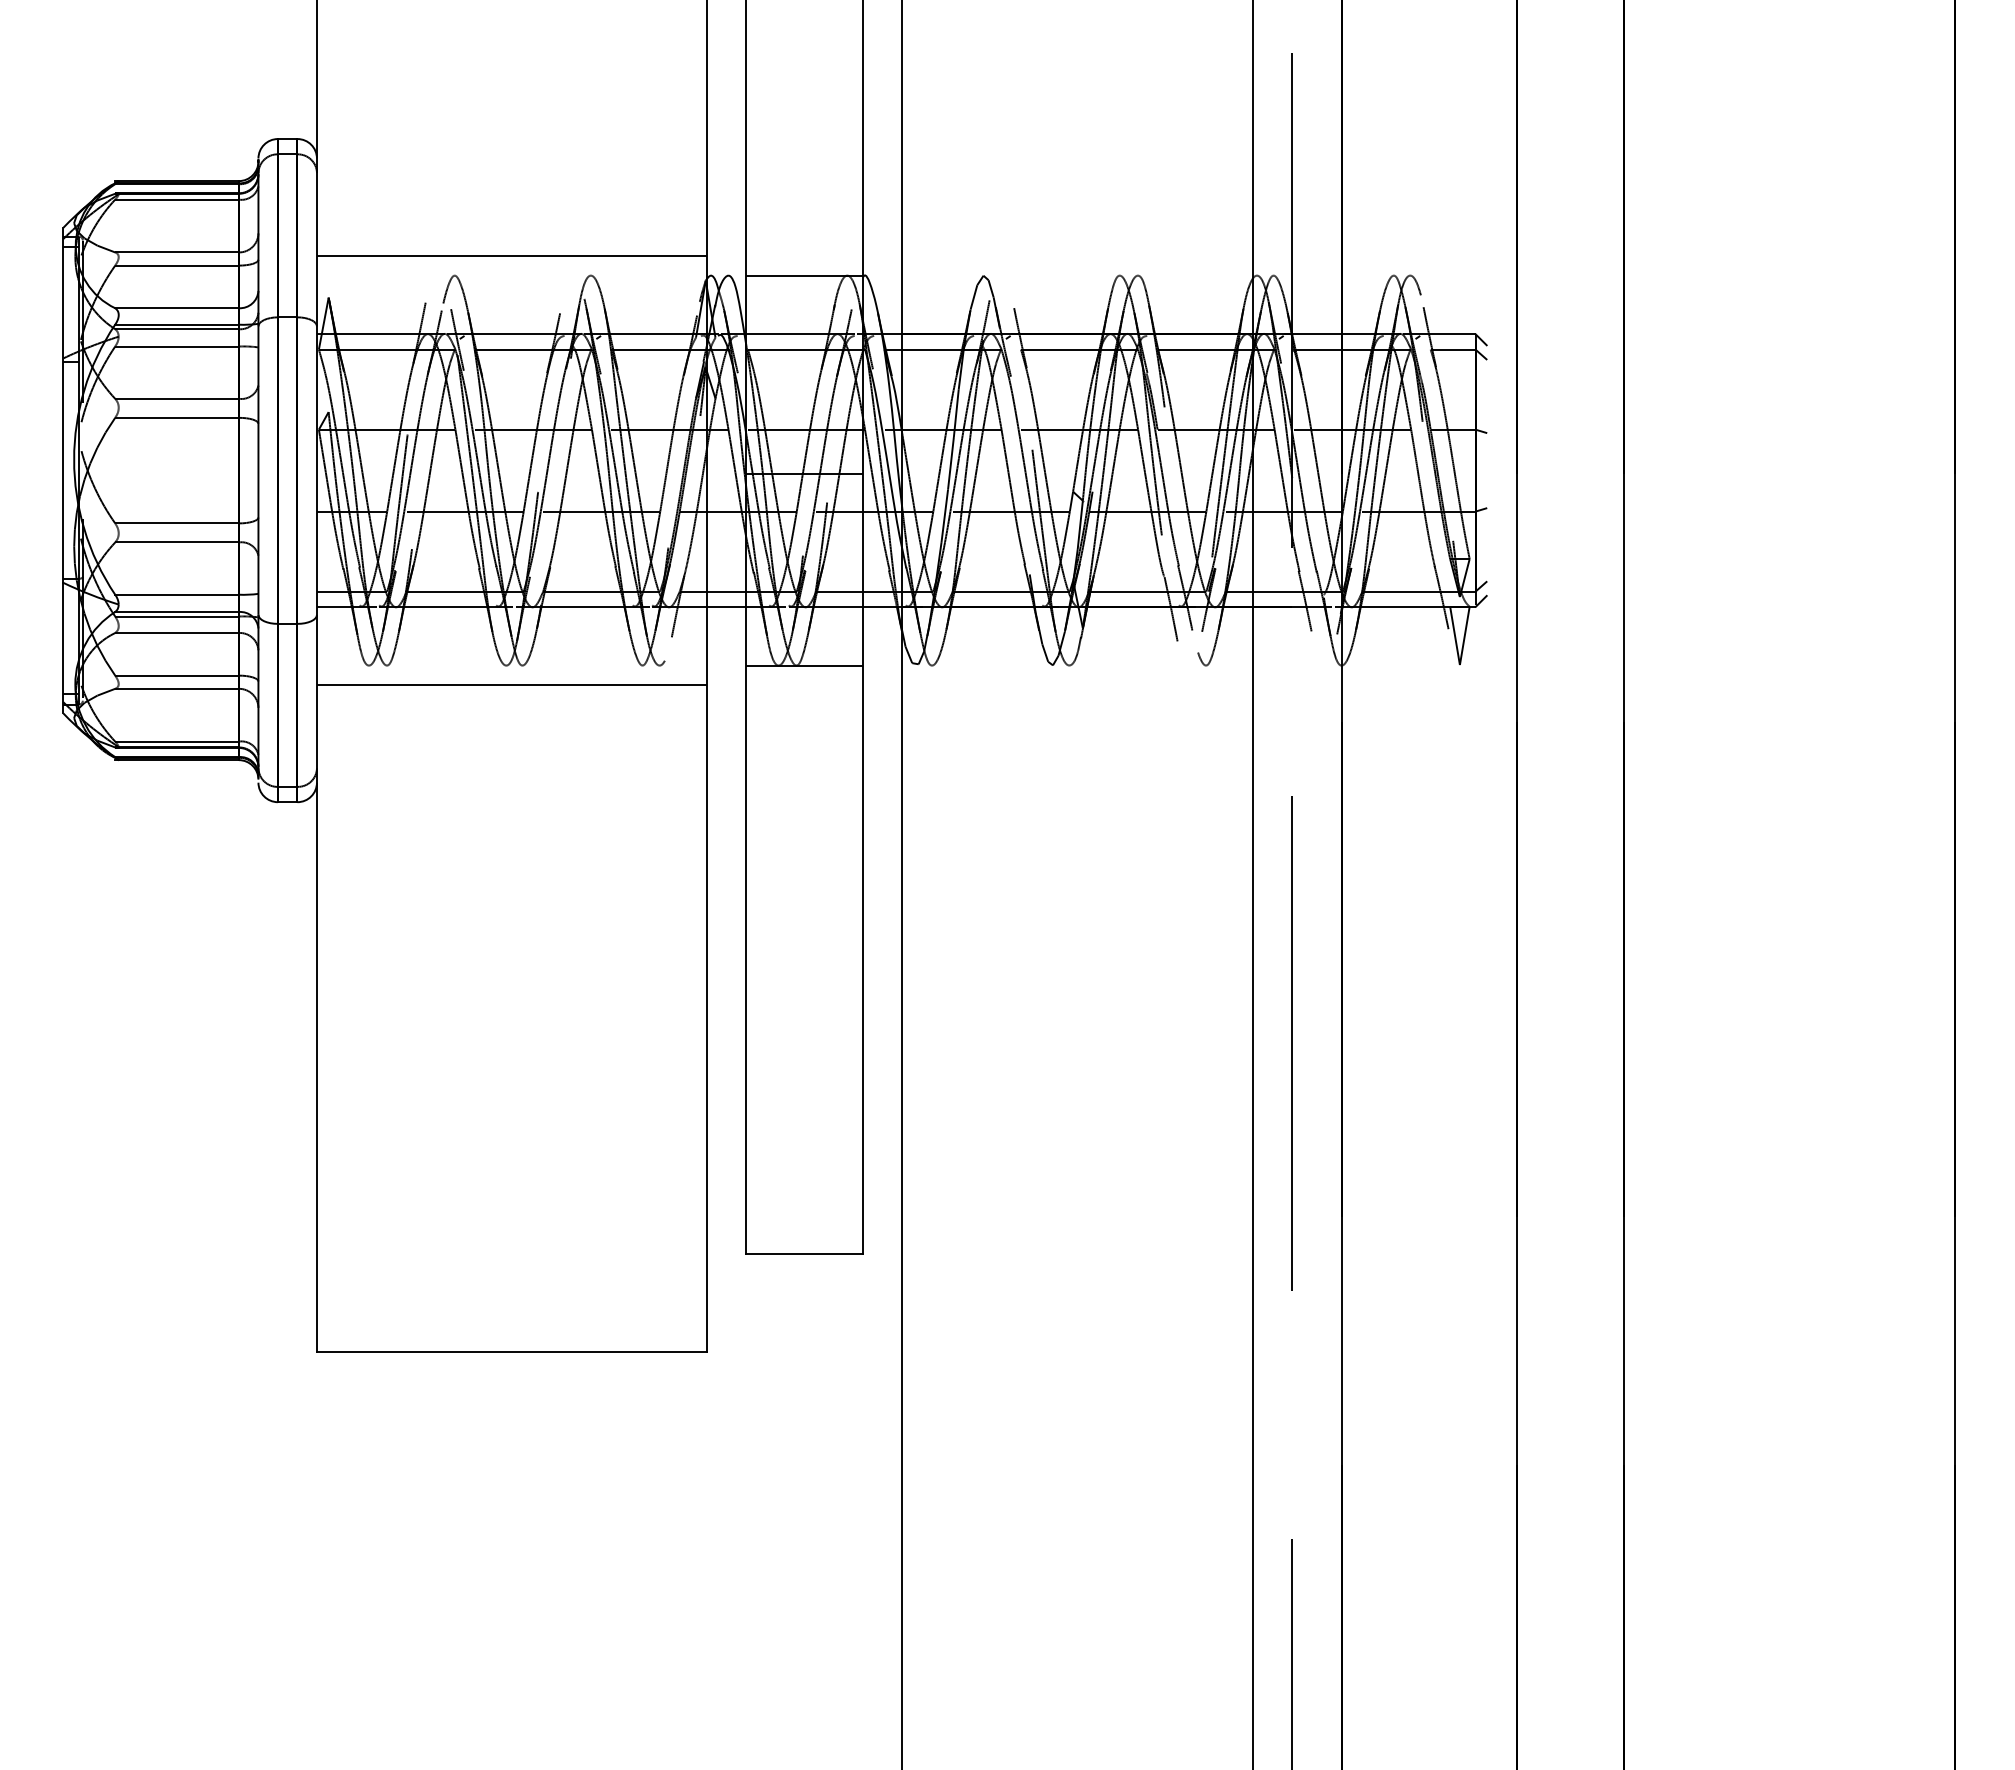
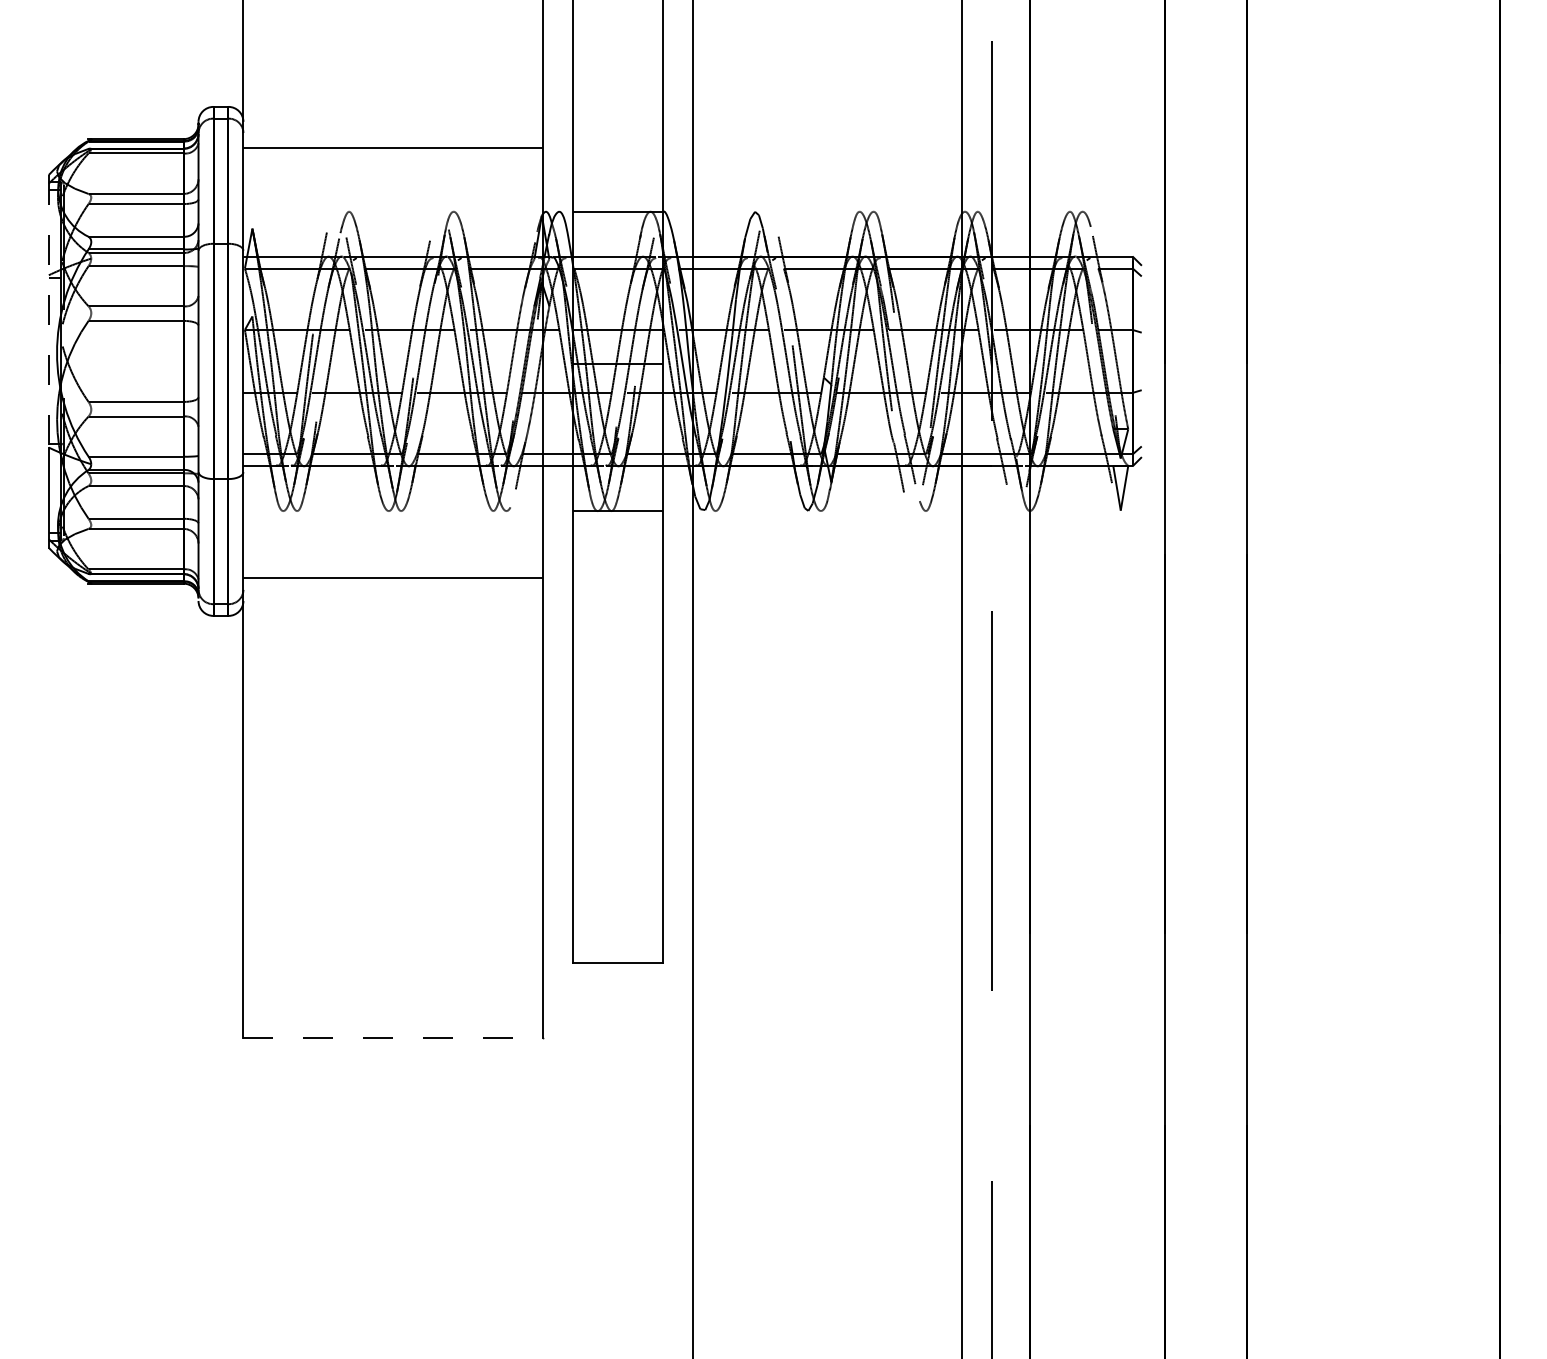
line: (511, 256) -> (392, 148), moved
line: (63, 405) -> (48, 311), solid -> dashed
line: (511, 685) -> (392, 578), moved
line: (512, 1351) -> (393, 1037), solid -> dashed

